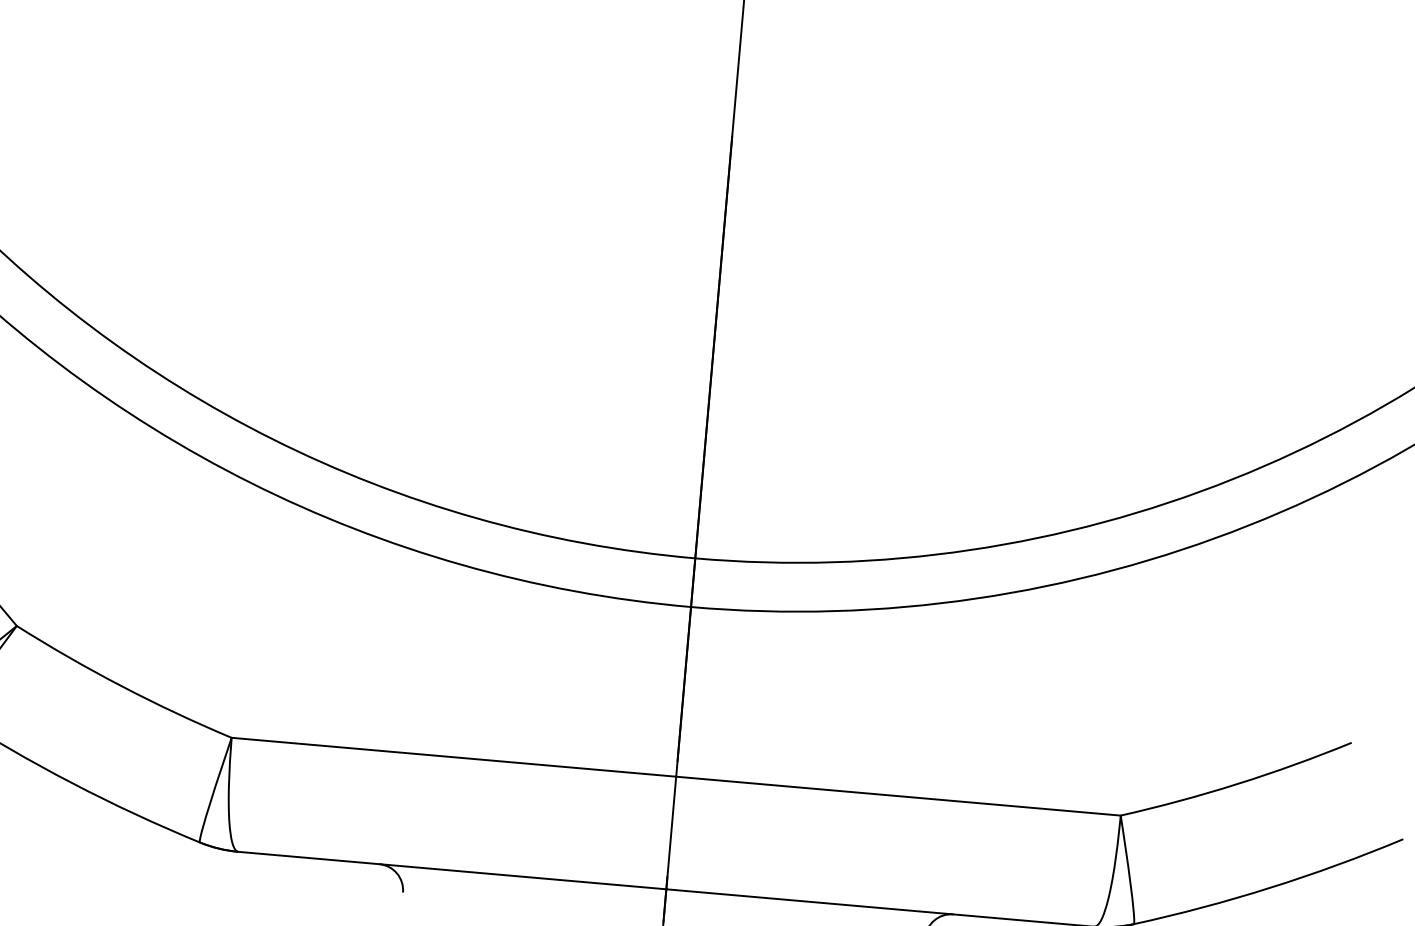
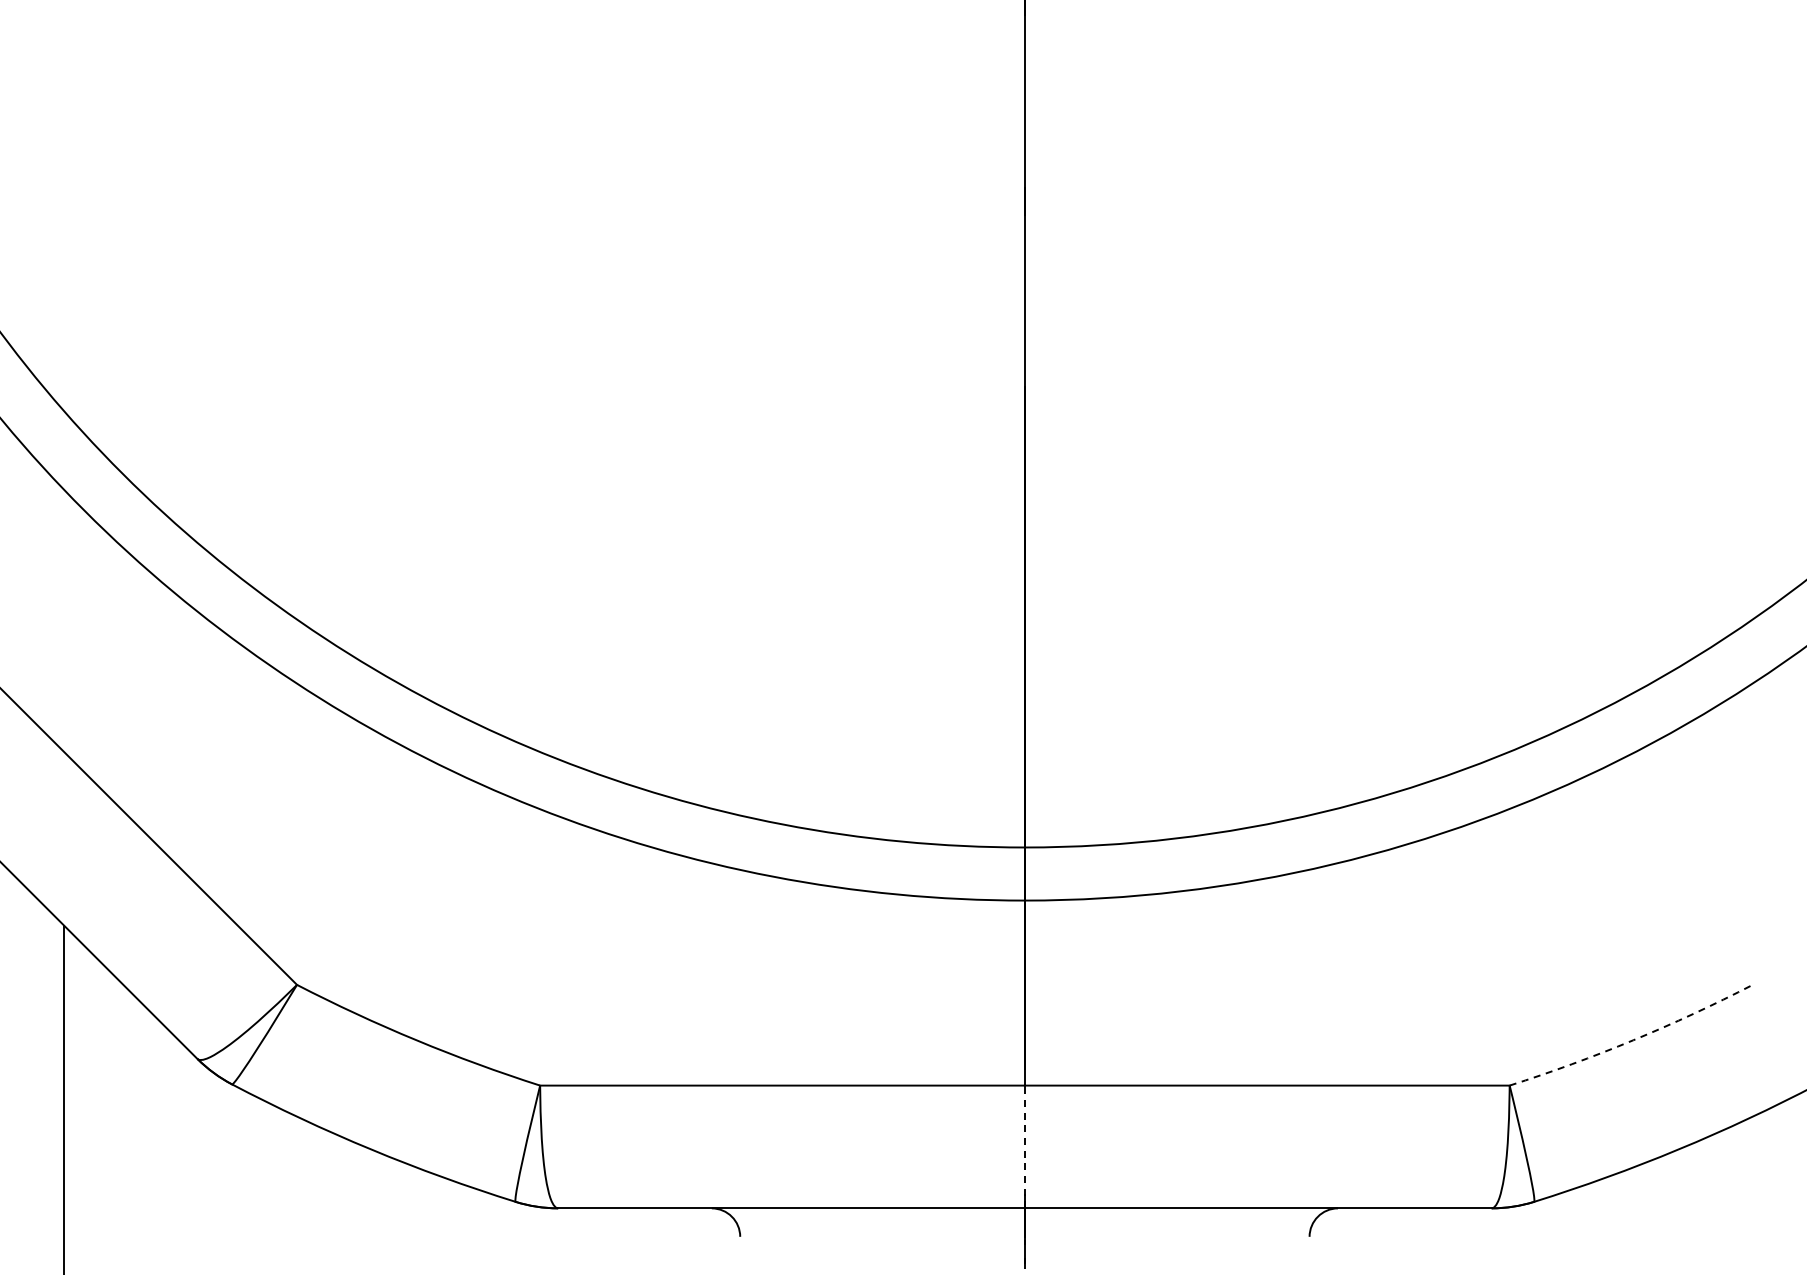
arc: (1237, 784) -> (1633, 1040), solid -> dashed
line: (670, 832) -> (1024, 1146), solid -> dashed

